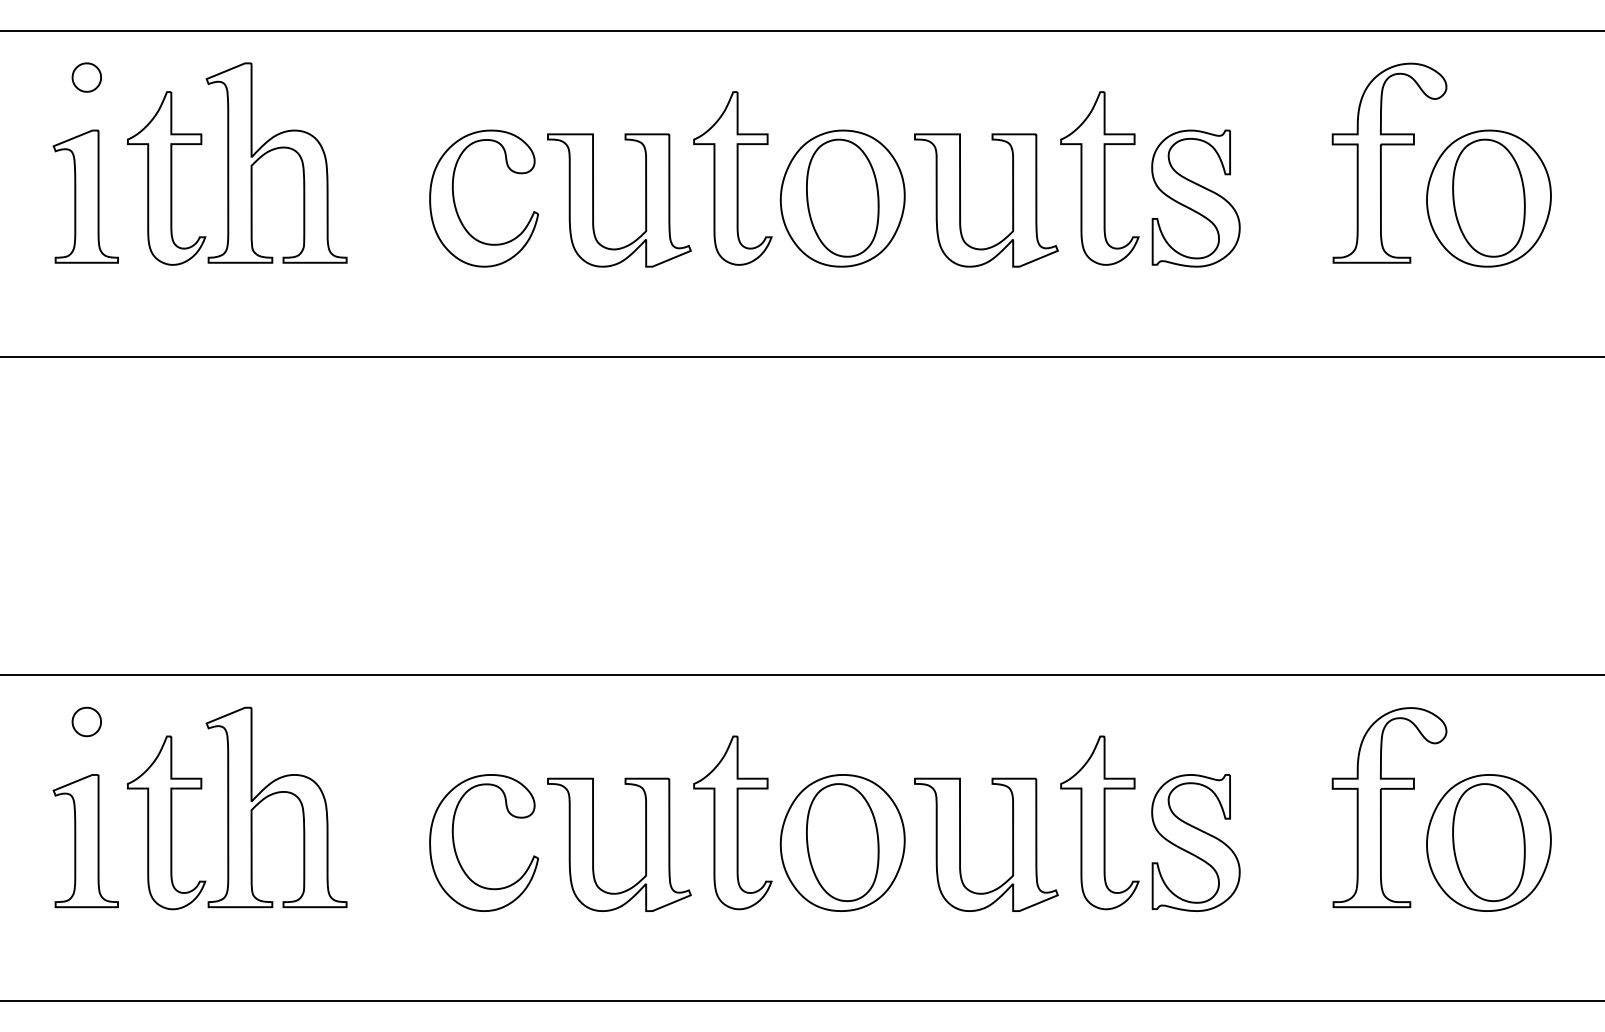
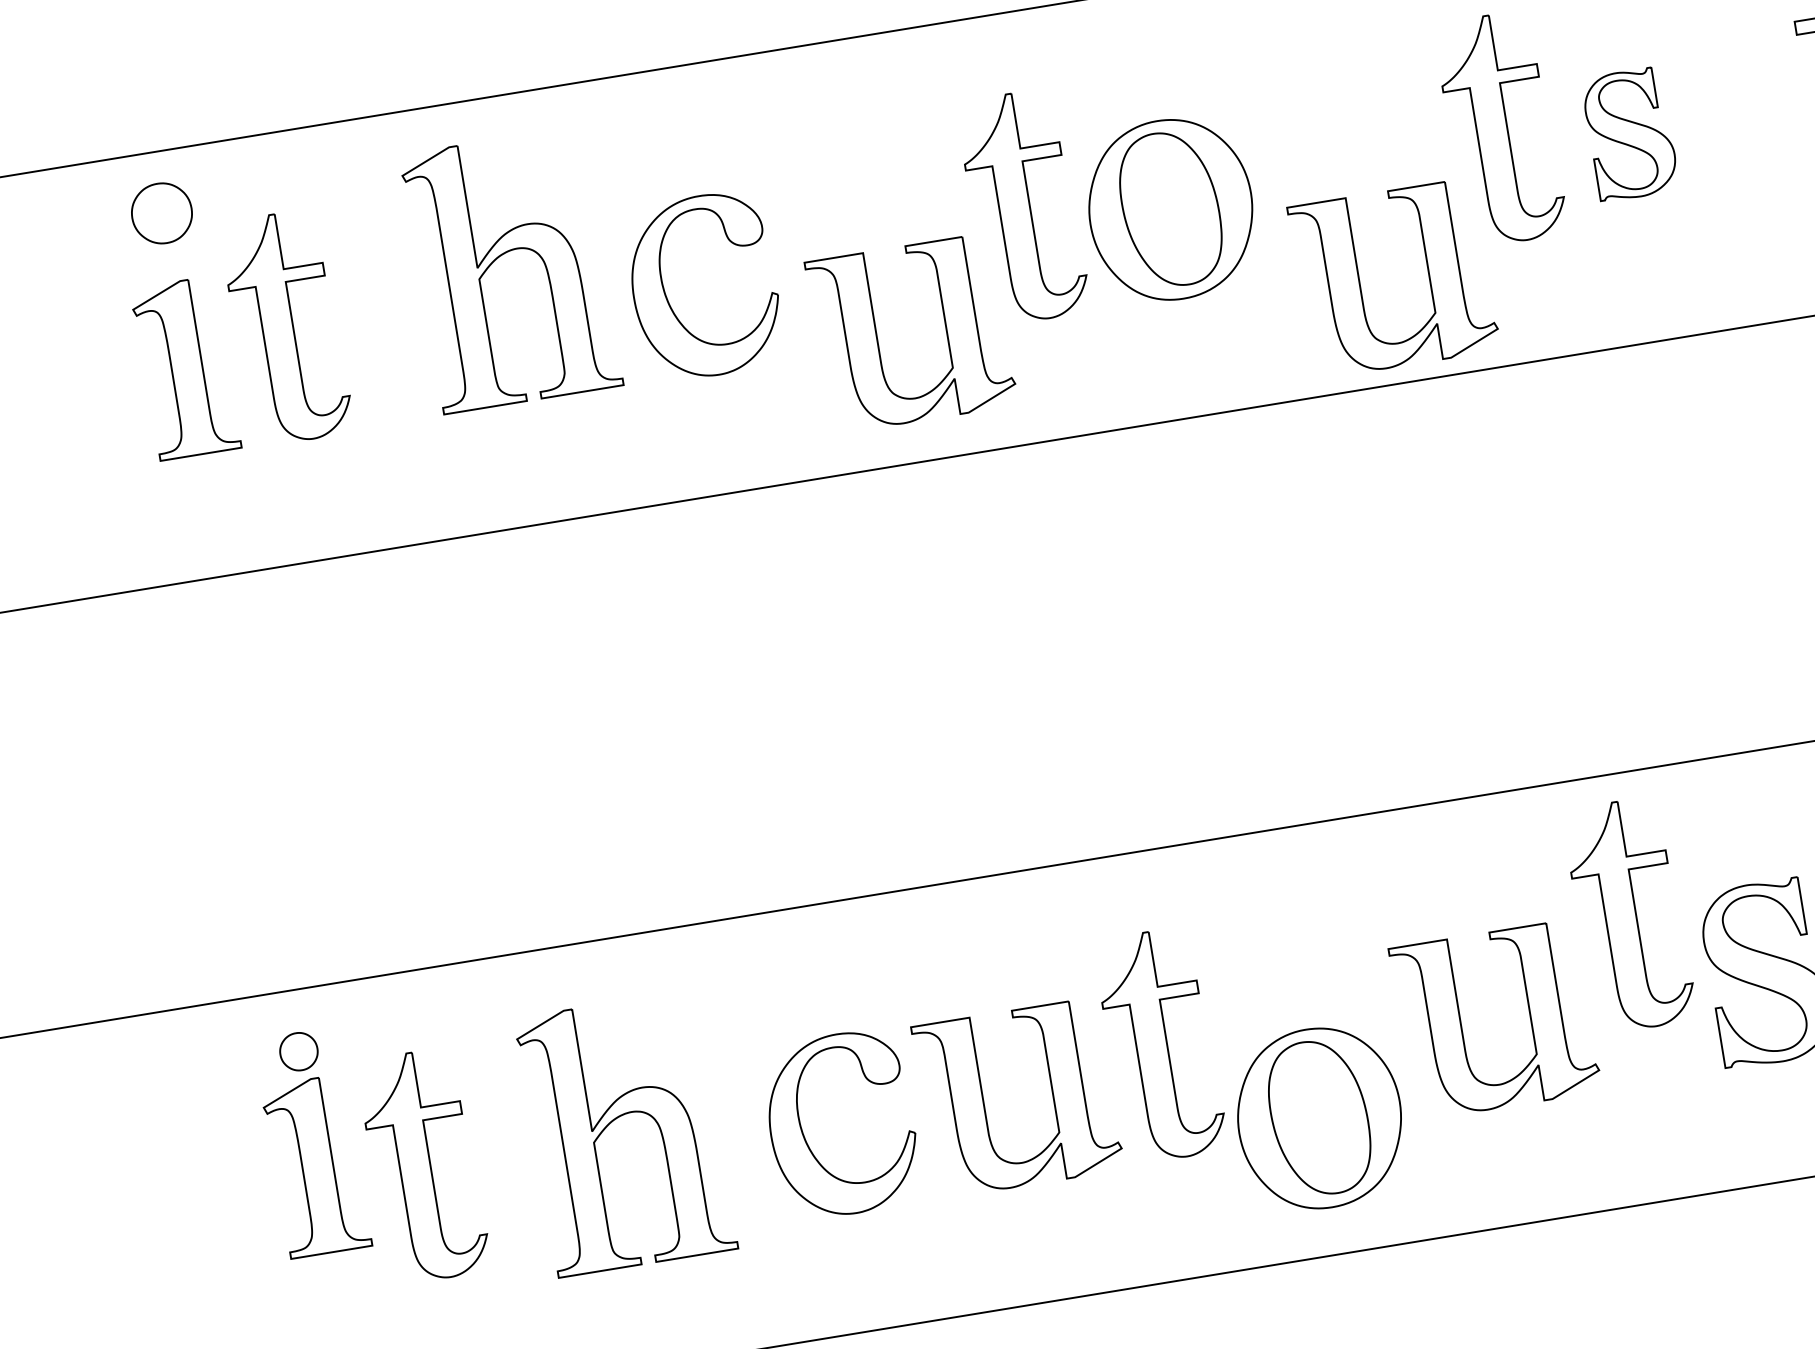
part: (86, 77) -> (161, 213), size x1.6
part: (271, 151) -> (502, 256), moved
part: (1195, 198) -> (1629, 134), size x0.7
part: (593, 200) -> (877, 339), moved
part: (960, 200) -> (1360, 284), moved
part: (270, 796) -> (615, 1120), moved
part: (1099, 822) -> (1629, 914), moved
part: (85, 841) -> (316, 1167), moved
part: (842, 842) -> (1319, 1117), moved

